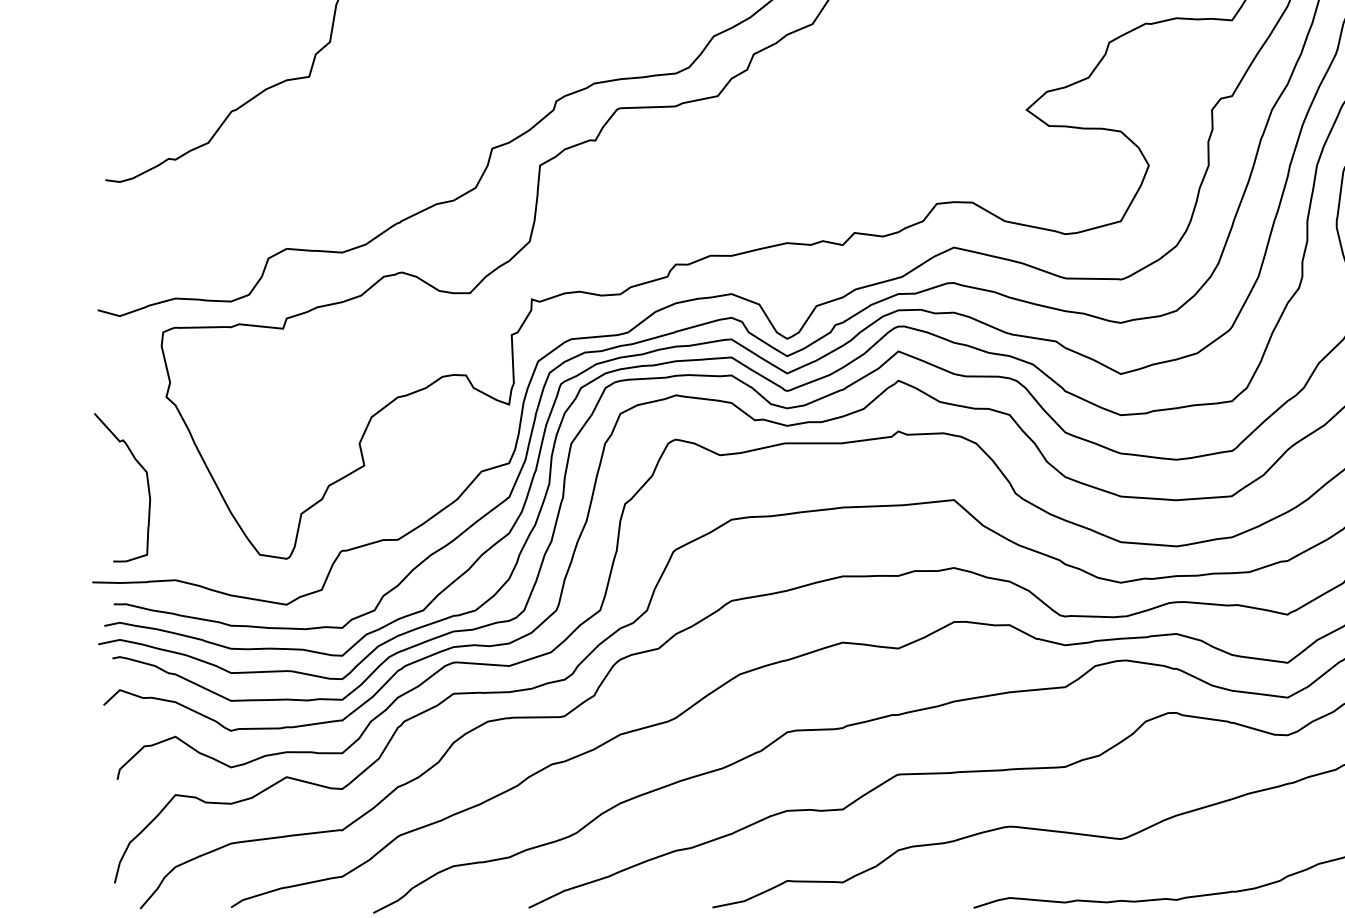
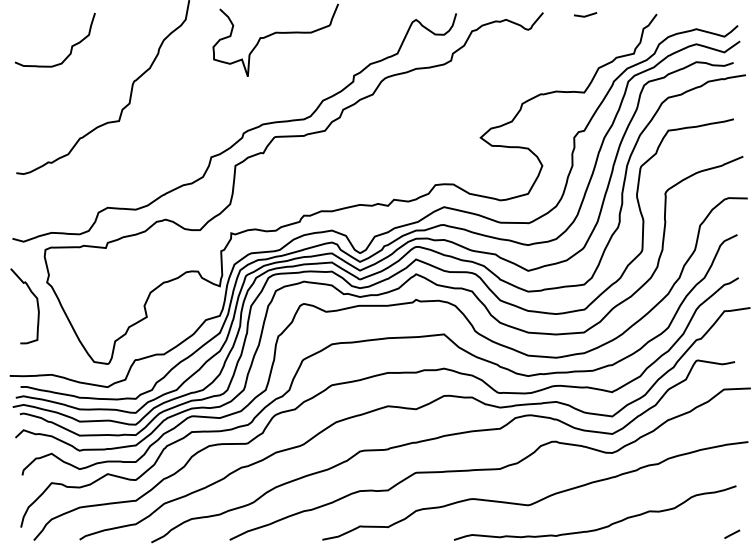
curve: (145, 480) -> (36, 302), moved

